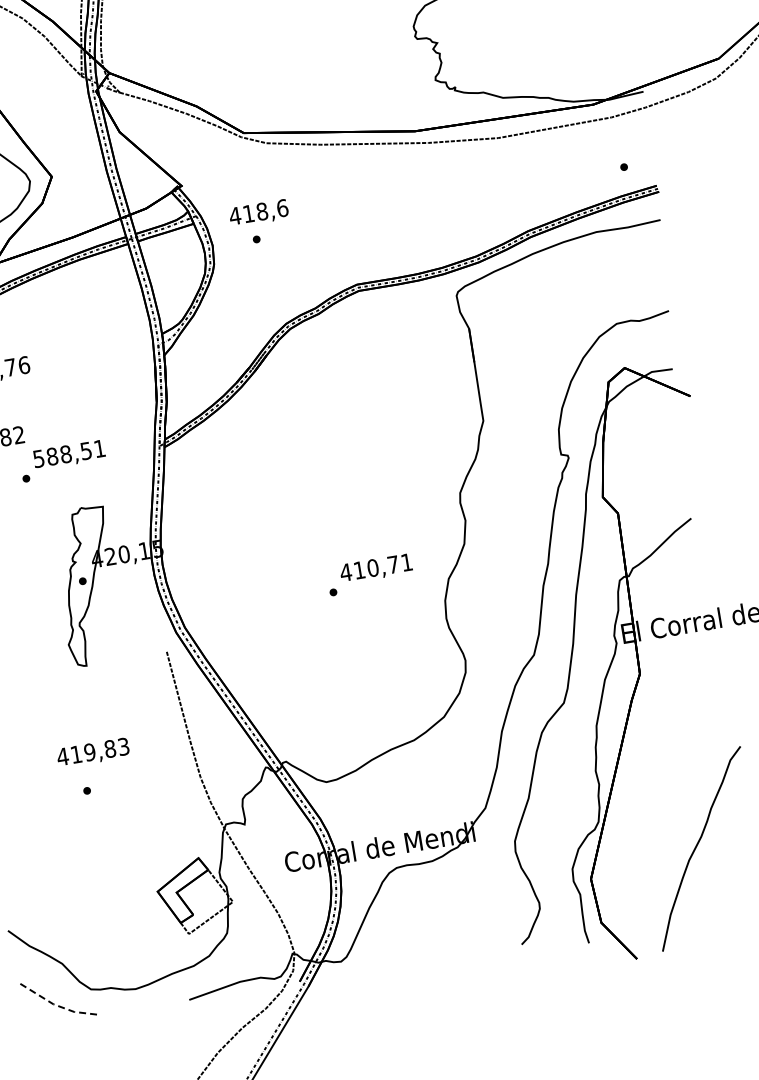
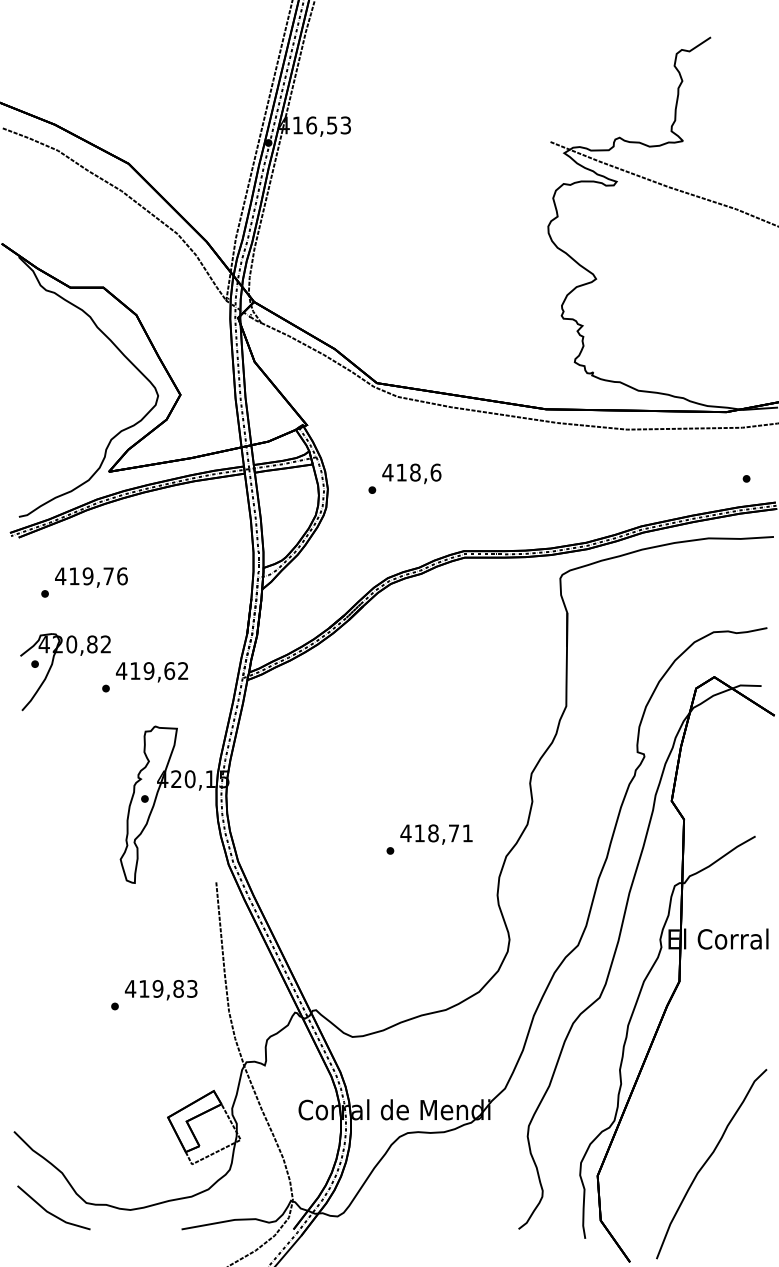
text: (258, 213) -> (411, 473), moved
text: (68, 454) -> (151, 671), 588,51 -> 419,62
text: (373, 568) -> (433, 833), 410,71 -> 418,71
text: (92, 753) -> (160, 990), moved
line: (58, 1005) -> (51, 1213), dashed -> solid

